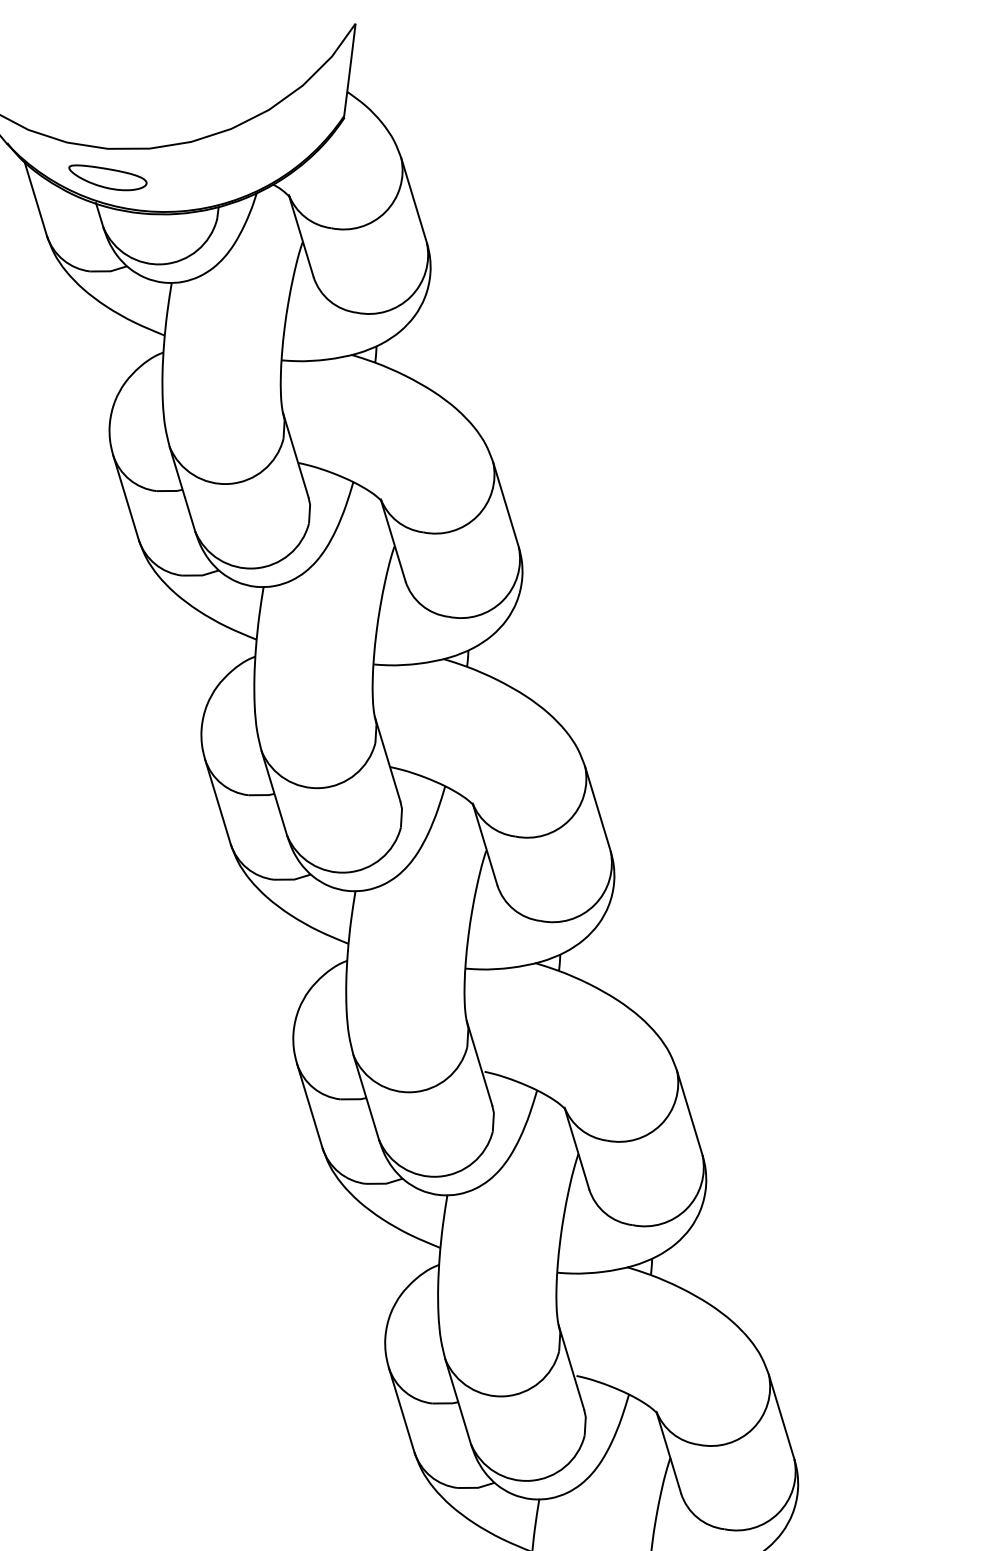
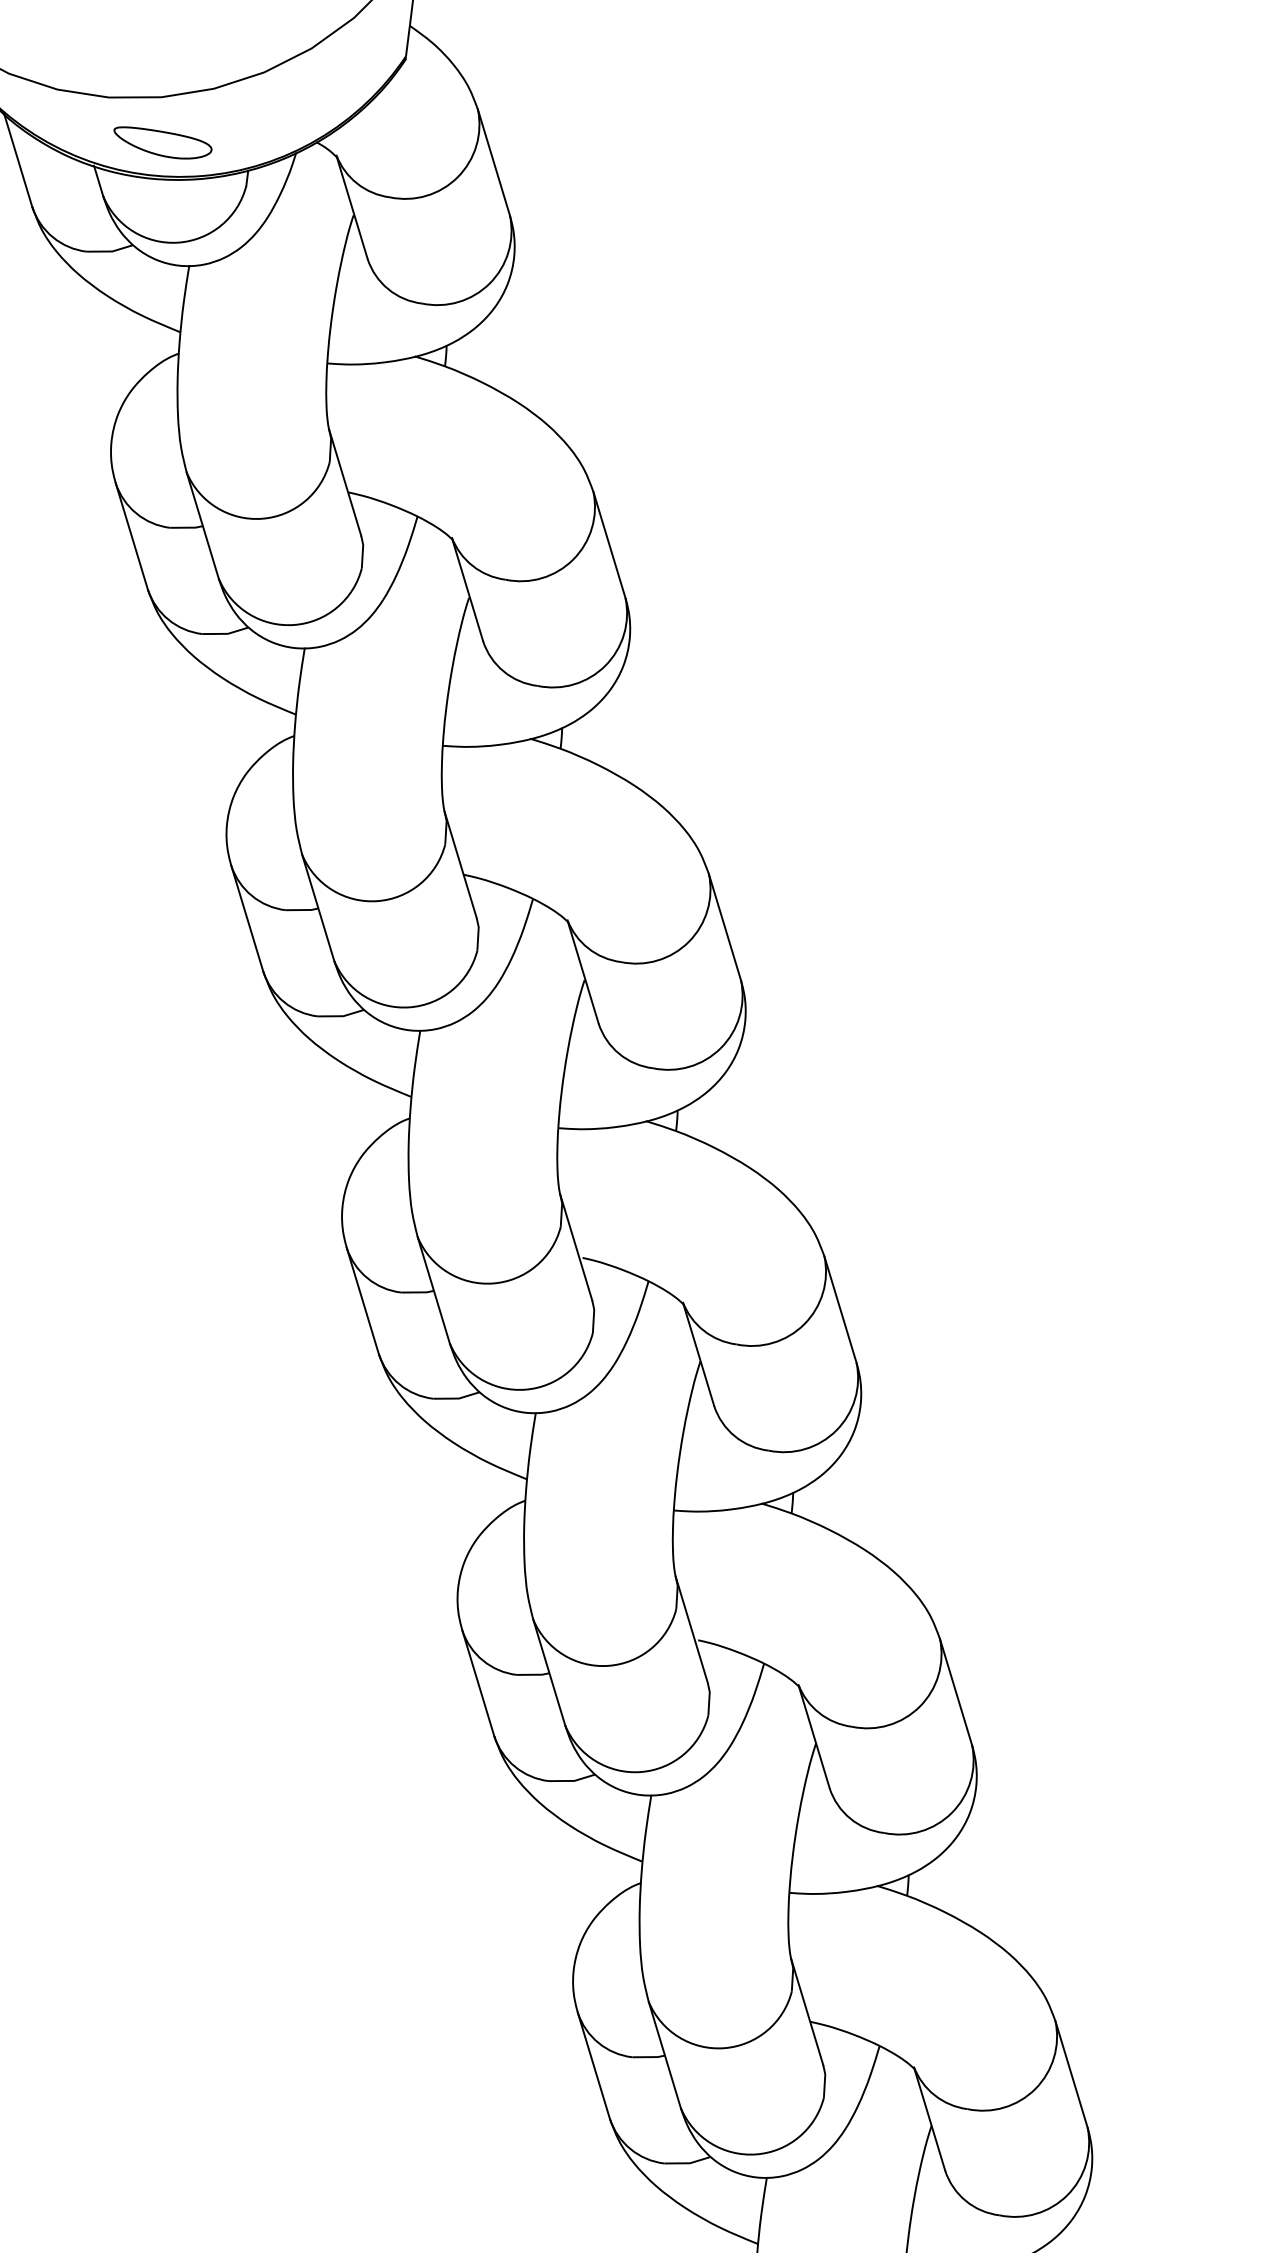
part: (107, 177) -> (162, 142), moved

